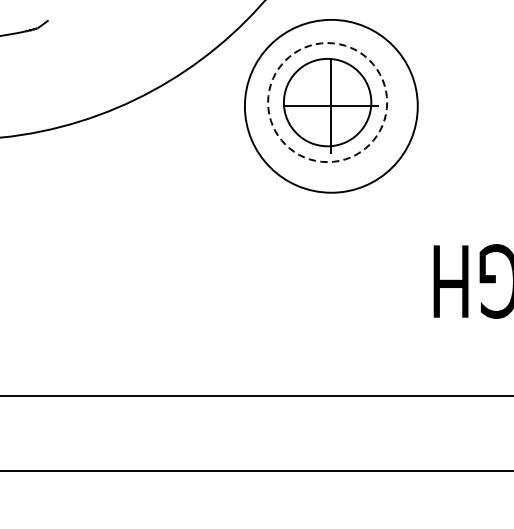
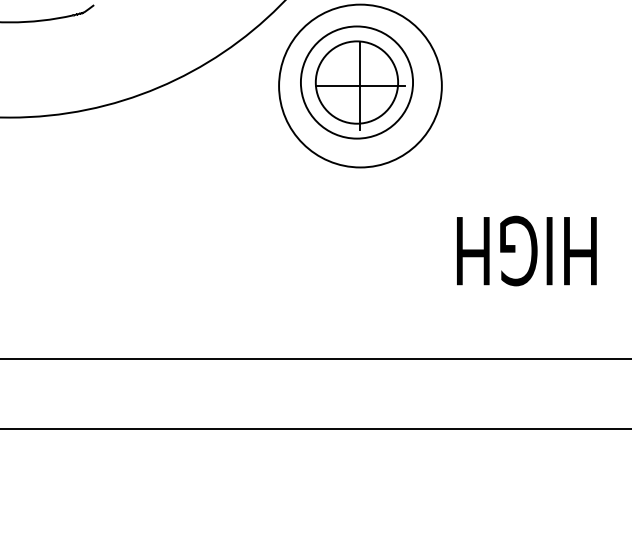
circle: (327, 102) -> (356, 82), dashed -> solid

